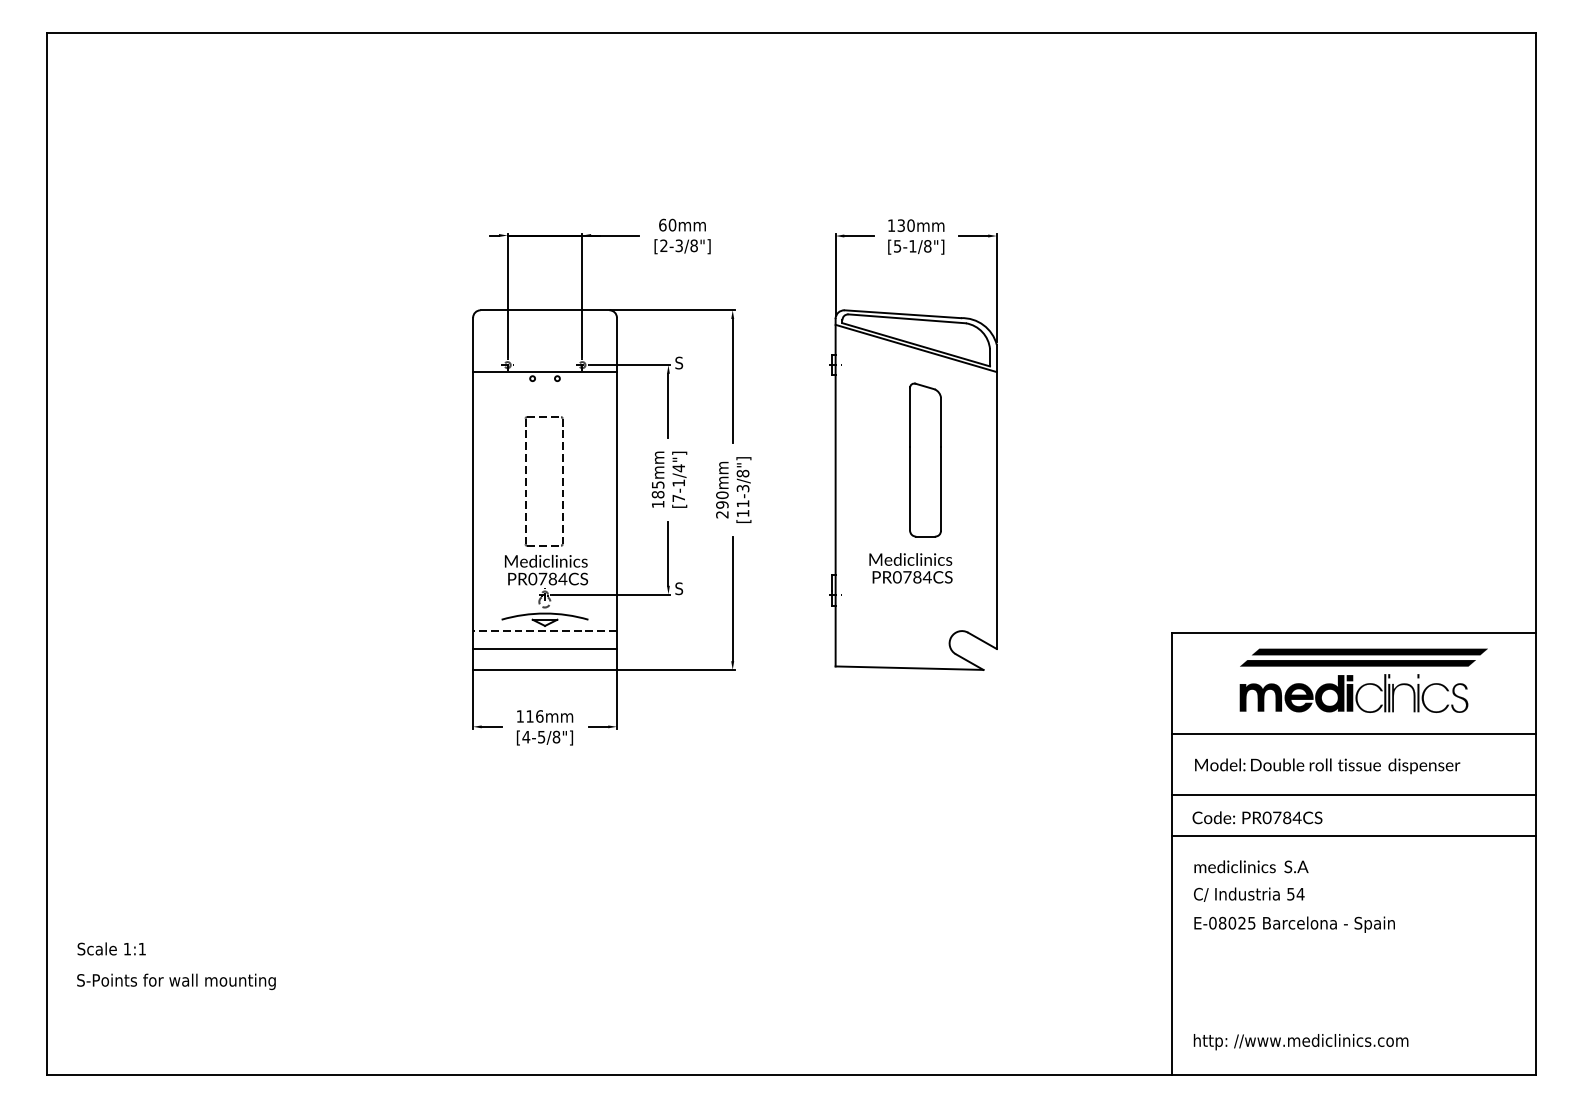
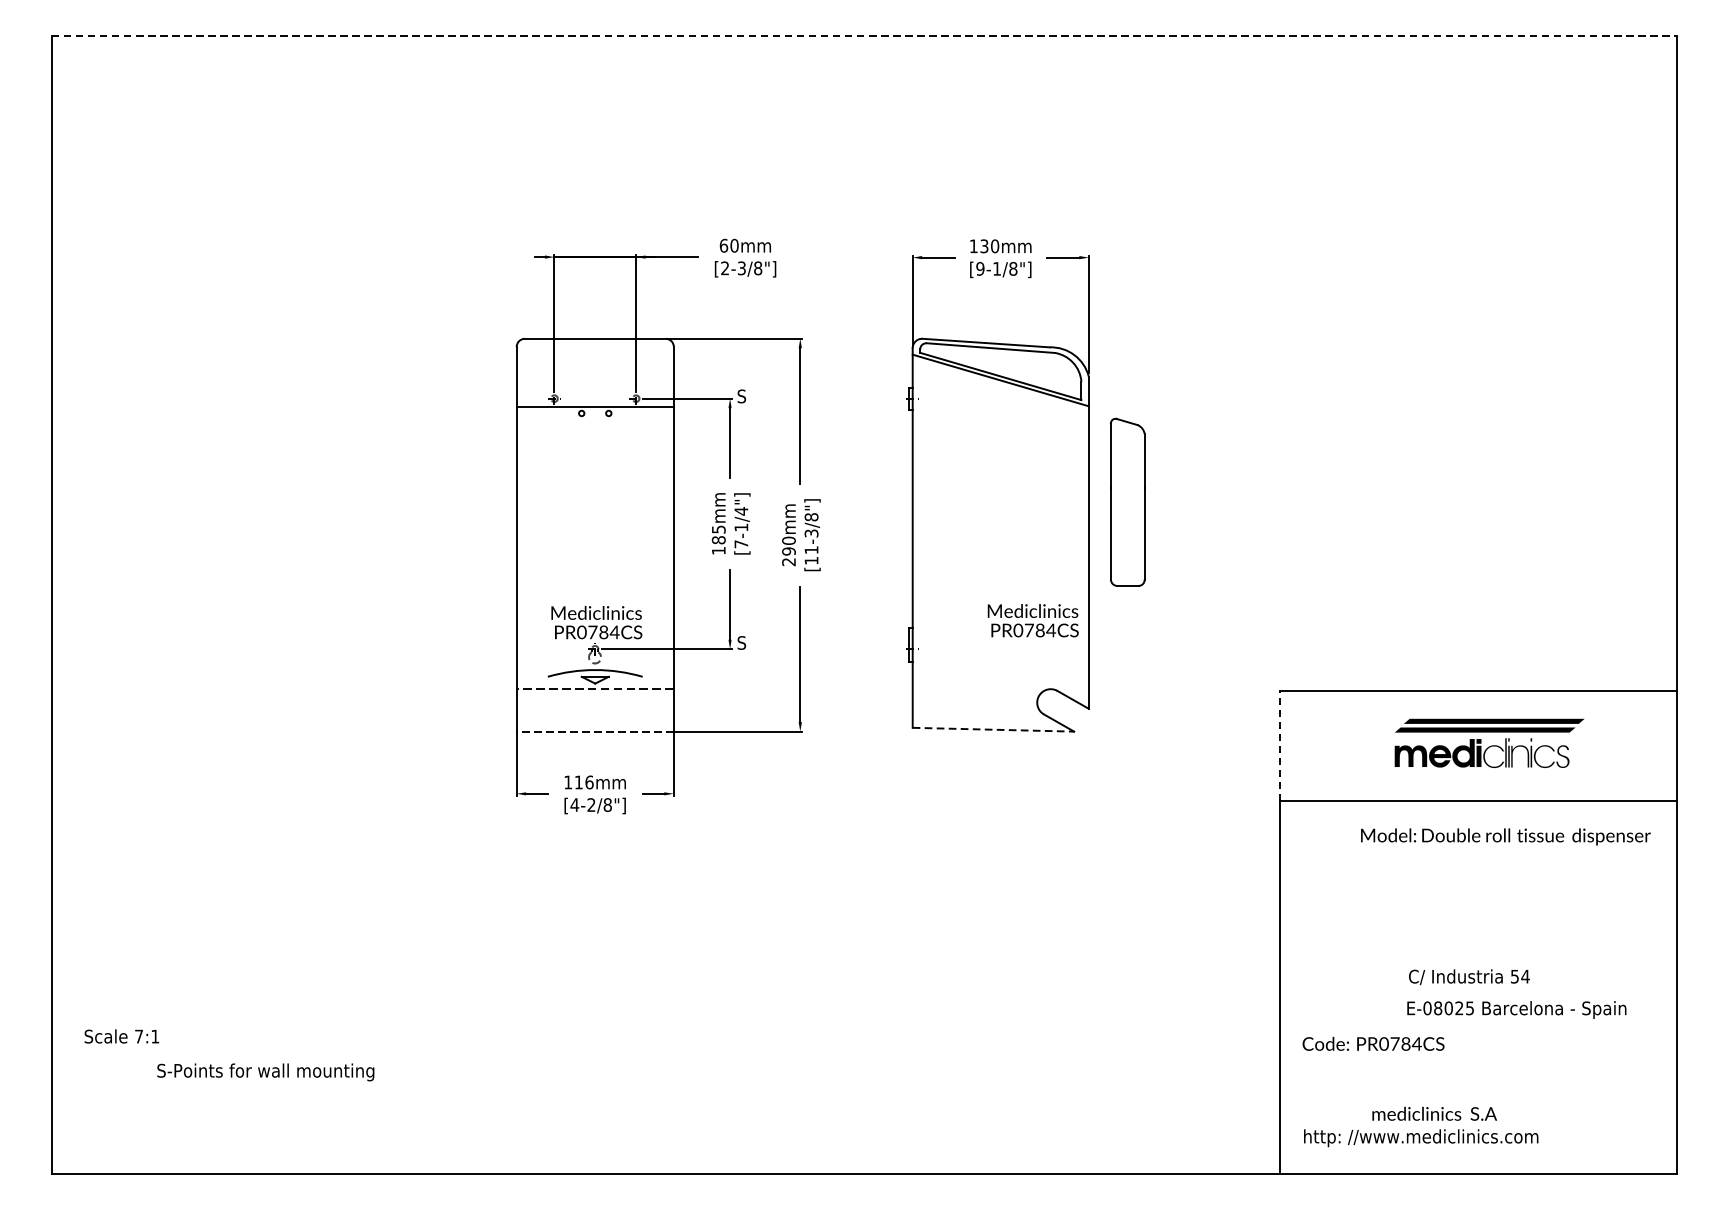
line: (792, 33) -> (865, 36), solid -> dashed
text: (897, 246) -> (980, 269), [5-1/8"] -> [9-1/8"]
part: (925, 459) -> (1127, 501), moved
part: (526, 481) -> (575, 525), removed
text: (910, 568) -> (1032, 620), moved
line: (544, 649) -> (594, 709), removed
line: (909, 668) -> (993, 730), solid -> dashed
line: (545, 669) -> (595, 731), solid -> dashed
part: (1363, 680) -> (1489, 743), size x0.7
line: (1171, 682) -> (1279, 745), solid -> dashed
text: (541, 736) -> (591, 804), [4-5/8"] -> [4-2/8"]
text: (1327, 766) -> (1505, 837), moved
line: (1353, 794) -> (1478, 867), removed
text: (1257, 817) -> (1373, 1043), moved
line: (1353, 836) -> (1478, 913), removed
text: (1251, 866) -> (1434, 1113), moved
text: (1249, 894) -> (1469, 976), moved
text: (1294, 924) -> (1516, 1009), moved
text: (126, 949) -> (138, 1037), 1:1 -> 7:1
text: (176, 981) -> (265, 1072), moved

